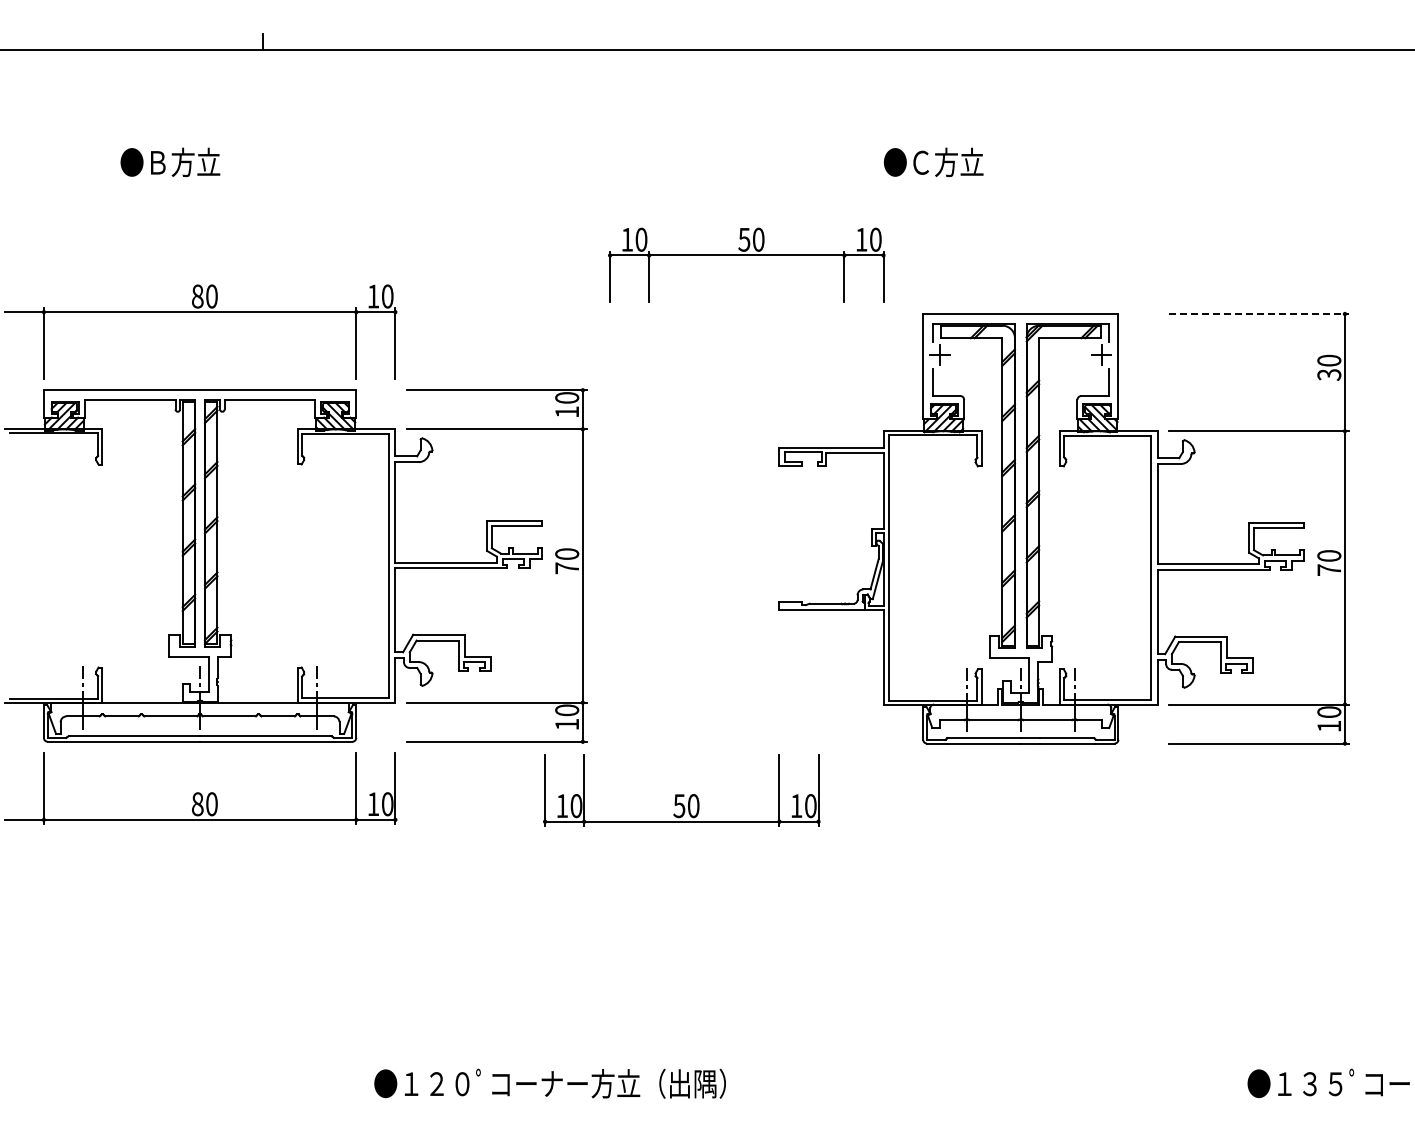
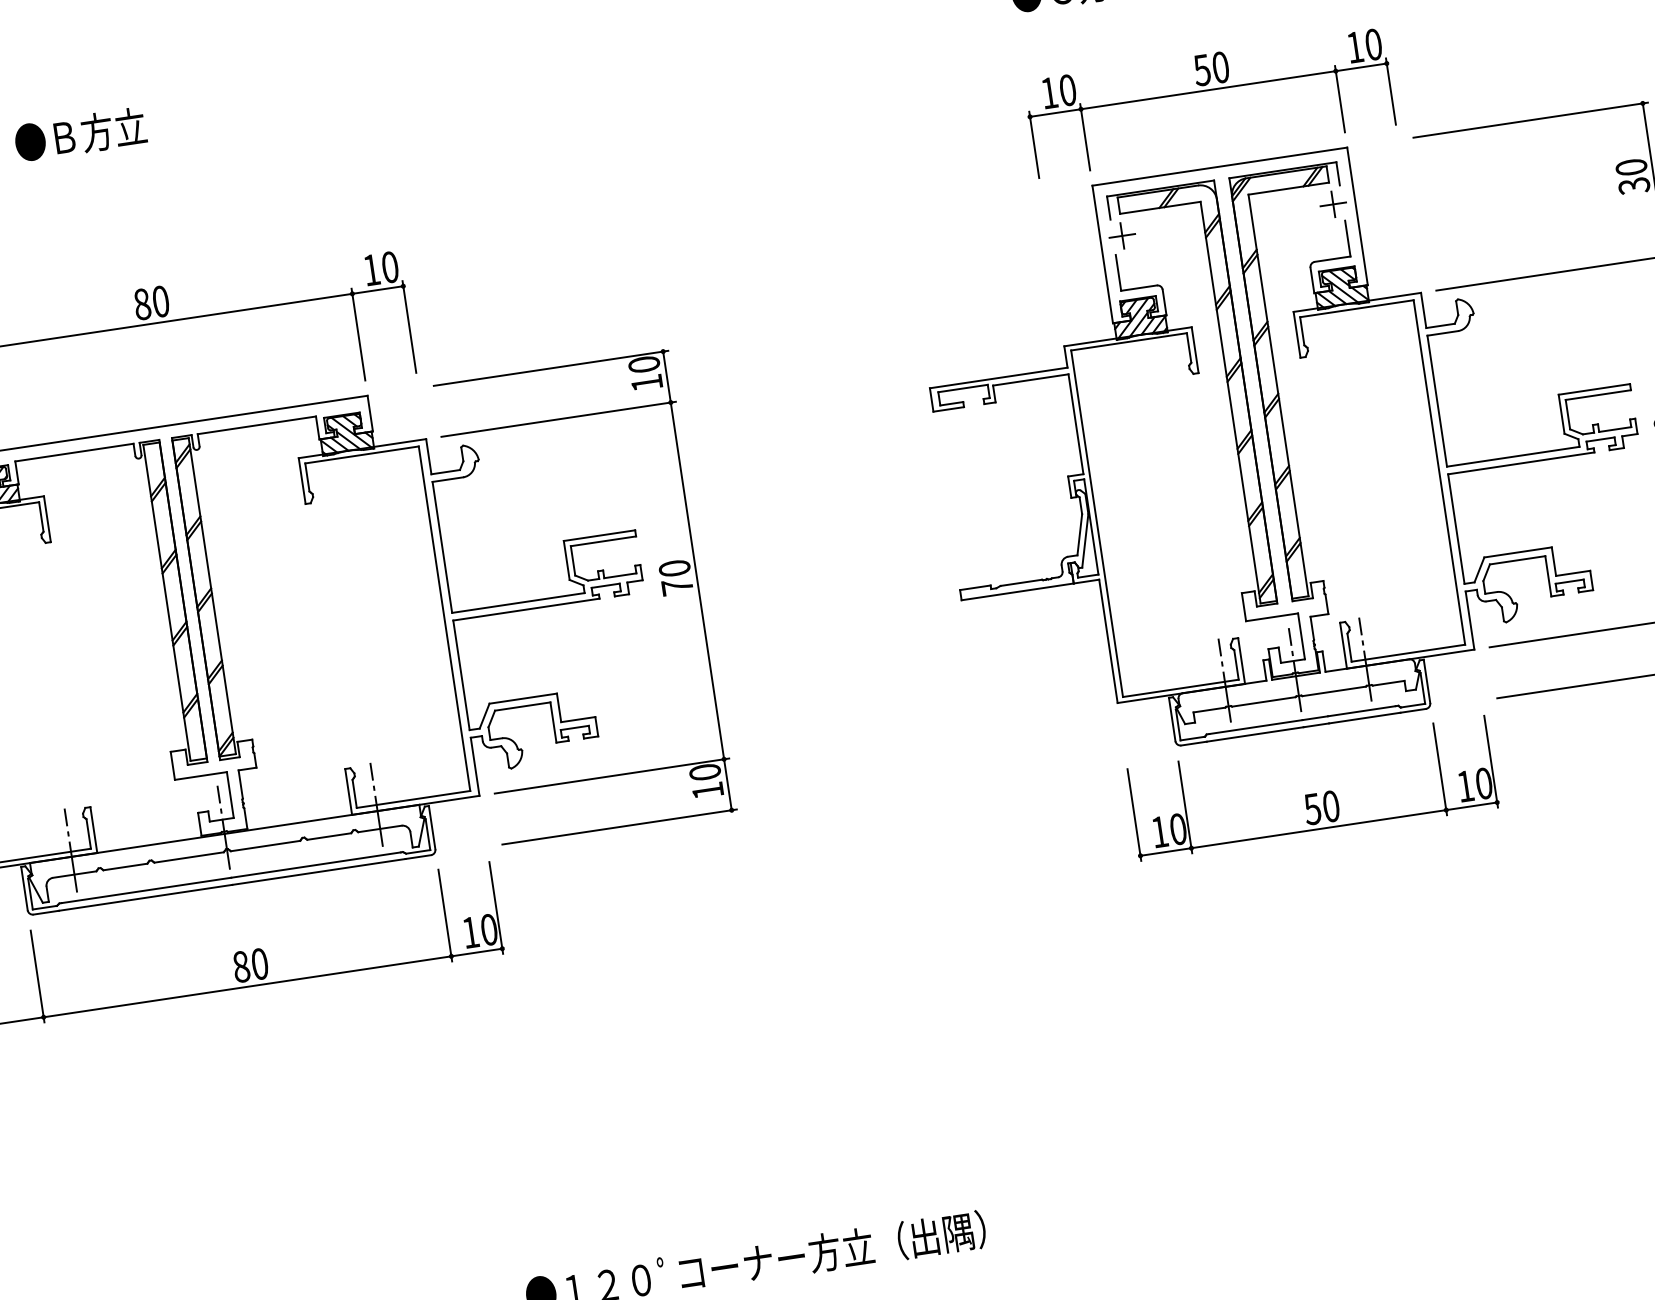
part: (746, 255) -> (1208, 90), moved
line: (1259, 314) -> (1531, 120), dashed -> solid
part: (681, 790) -> (1312, 788), moved

